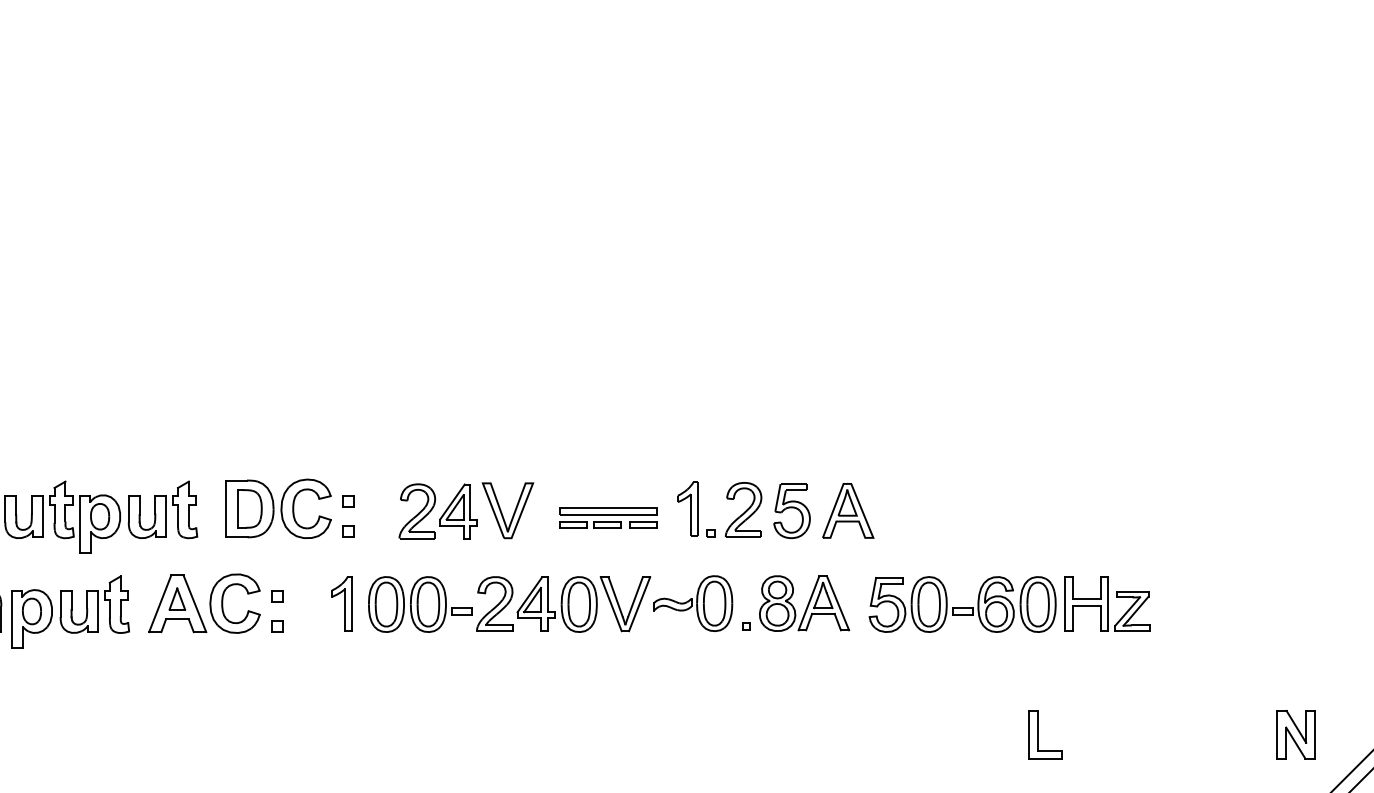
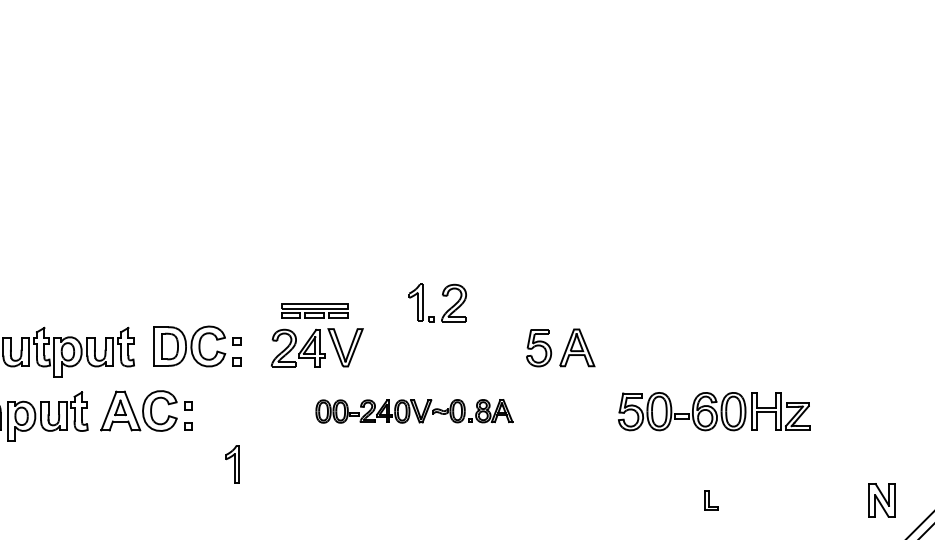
part: (726, 500) -> (442, 296), moved
part: (607, 517) -> (314, 310), moved
part: (341, 604) -> (232, 464), moved
part: (609, 604) -> (414, 411), size x0.6
part: (1010, 604) -> (714, 411), moved
part: (1045, 735) -> (711, 500), size x0.6

